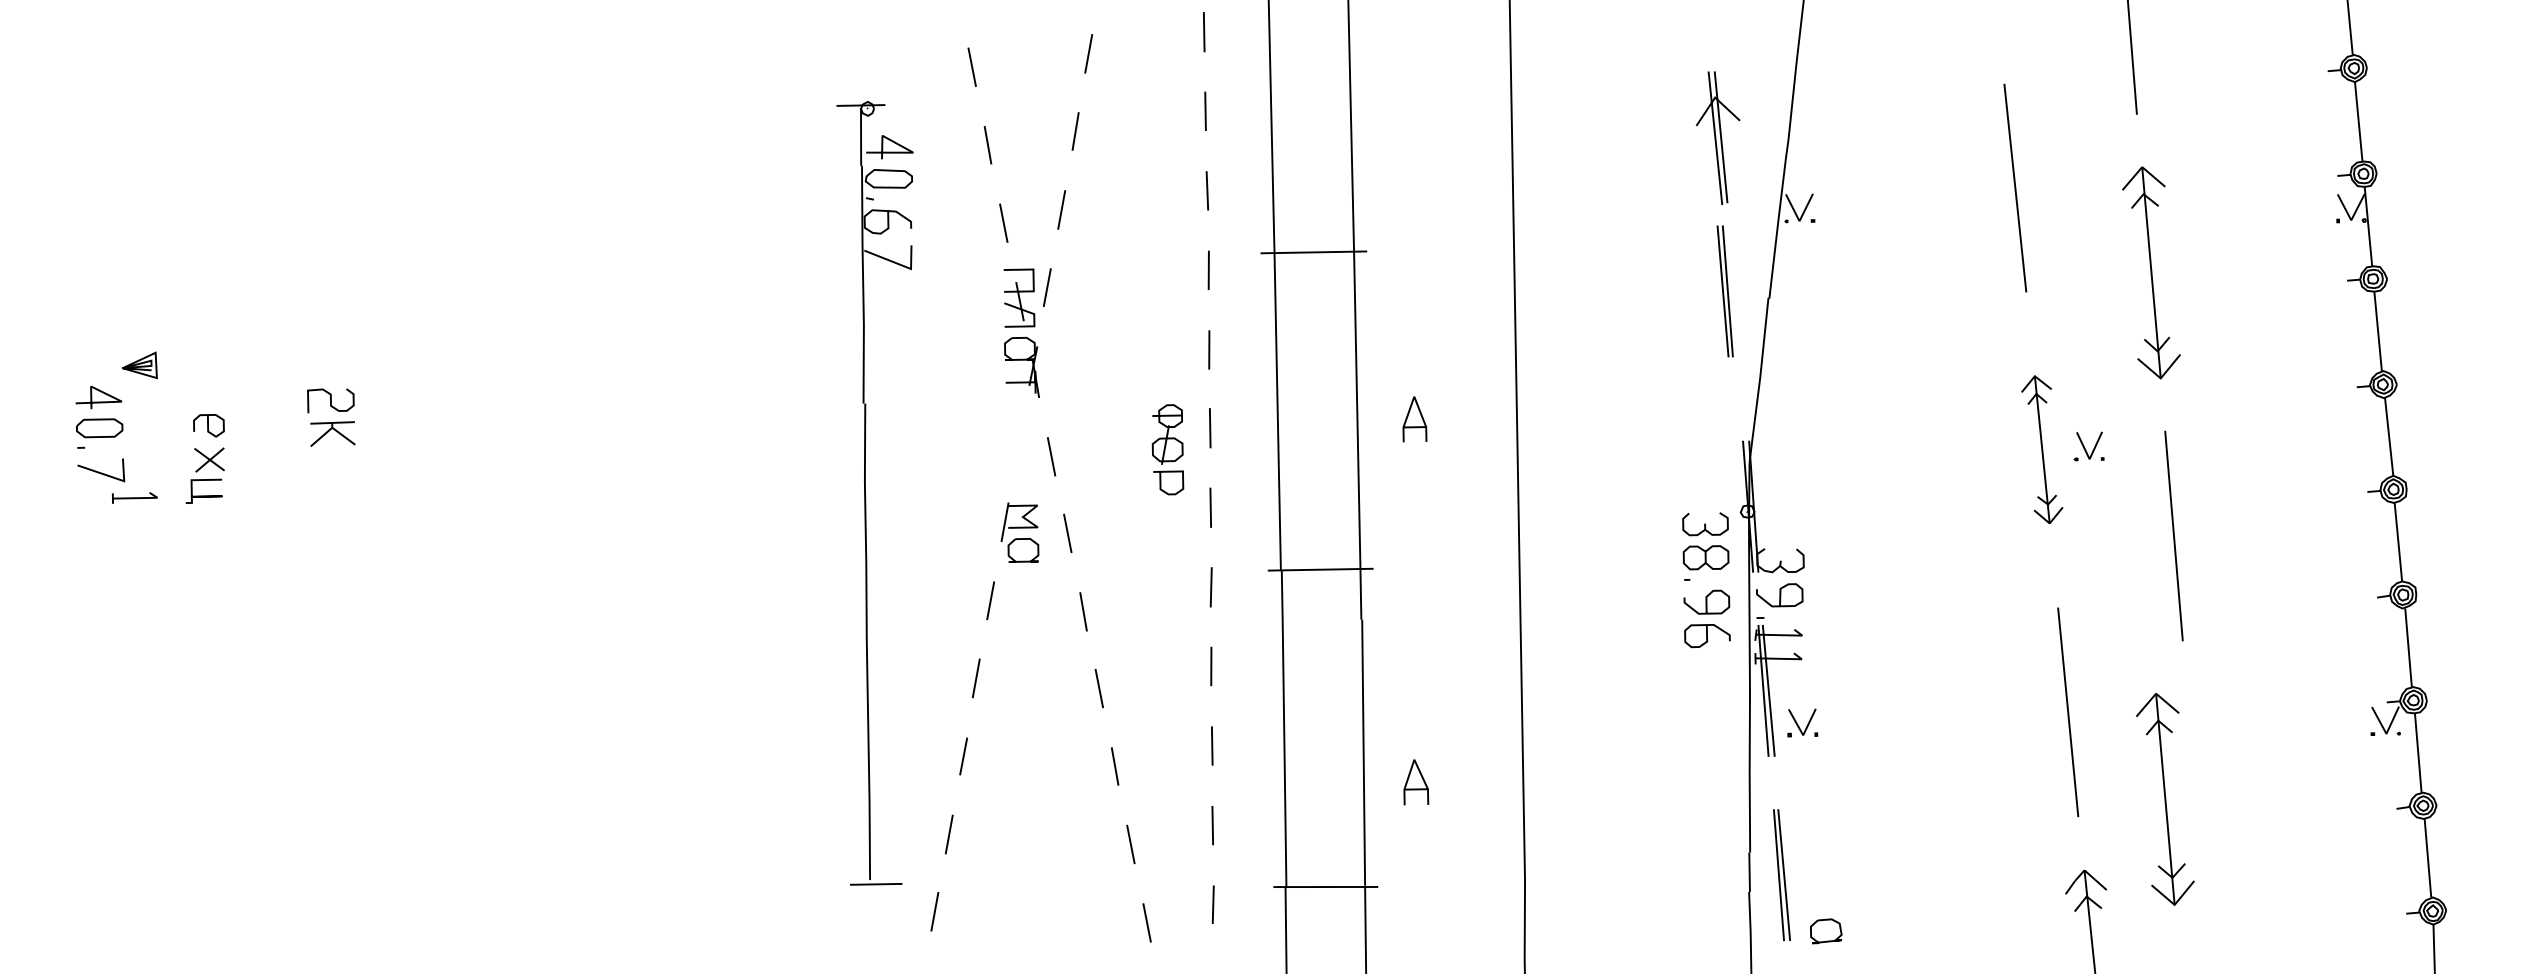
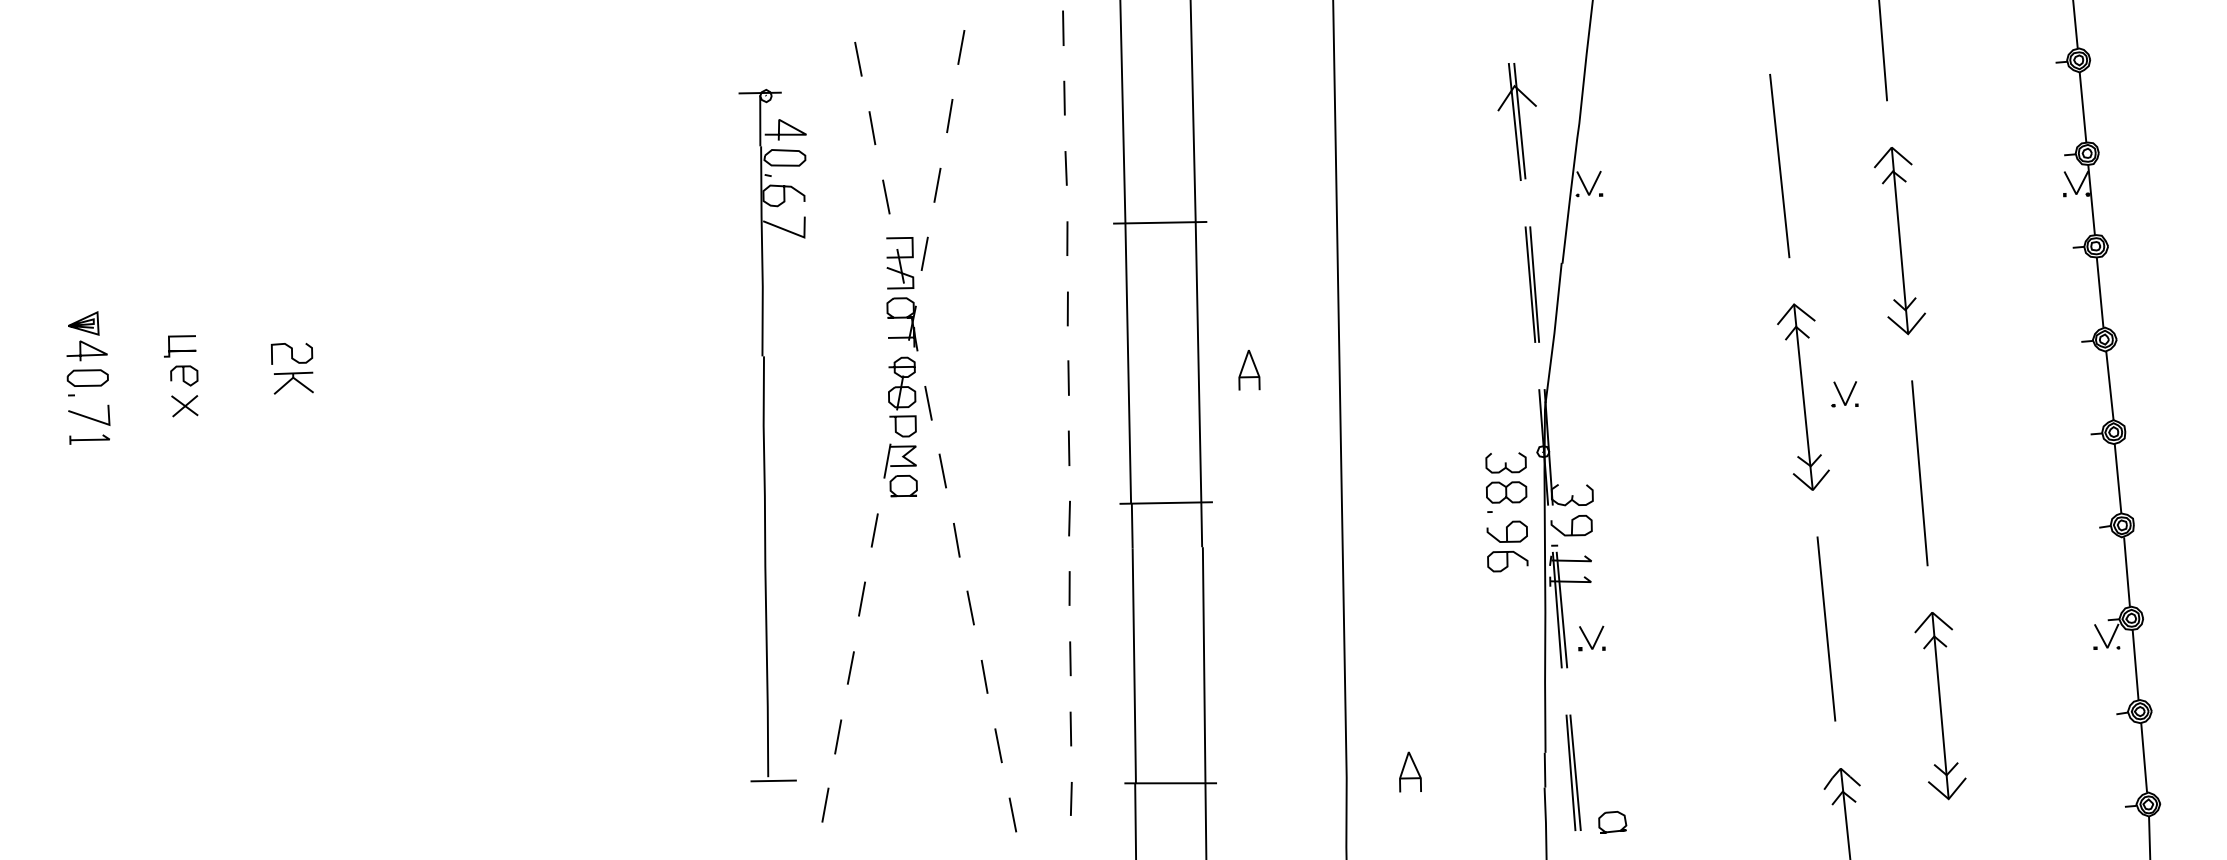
part: (1724, 291) -> (1531, 284), moved
curve: (139, 364) -> (83, 322), moved
part: (1167, 449) -> (901, 396), moved
part: (2042, 449) -> (1803, 396), size x1.43
curve: (203, 495) -> (179, 350), moved
part: (134, 497) -> (89, 439), moved
part: (1416, 782) -> (1410, 772), moved
part: (2165, 799) -> (1940, 706), moved

